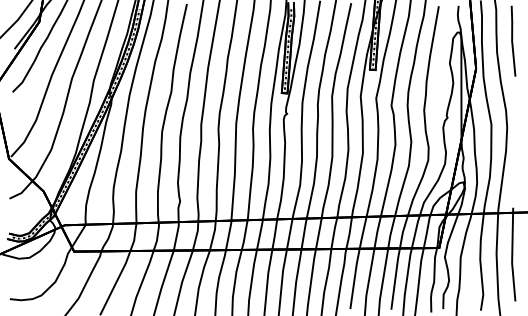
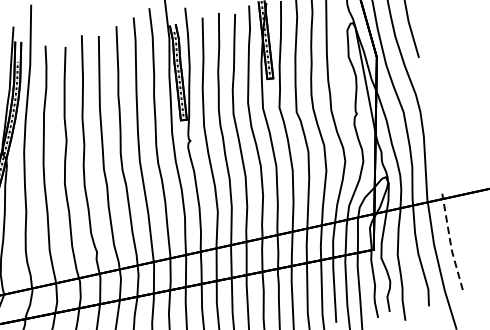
line: (512, 255) -> (450, 243), solid -> dashed

